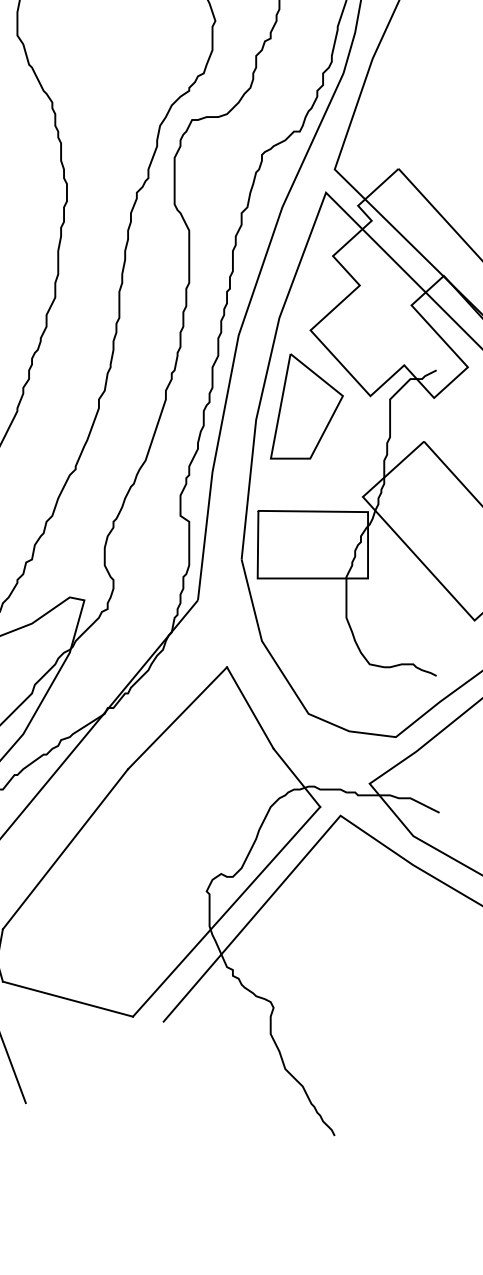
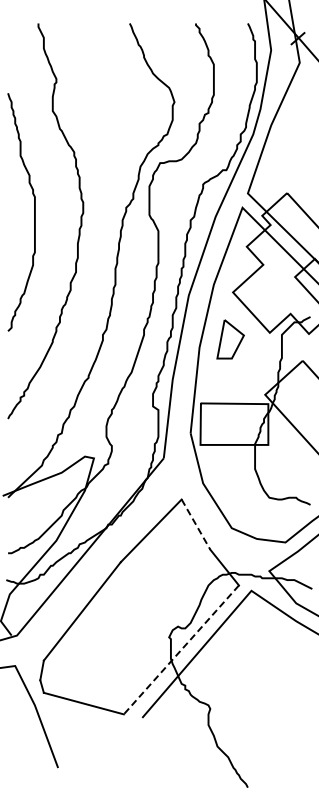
part: (306, 406) -> (230, 339), size x0.6
line: (249, 707) -> (195, 524), solid -> dashed
line: (226, 912) -> (181, 650), solid -> dashed

